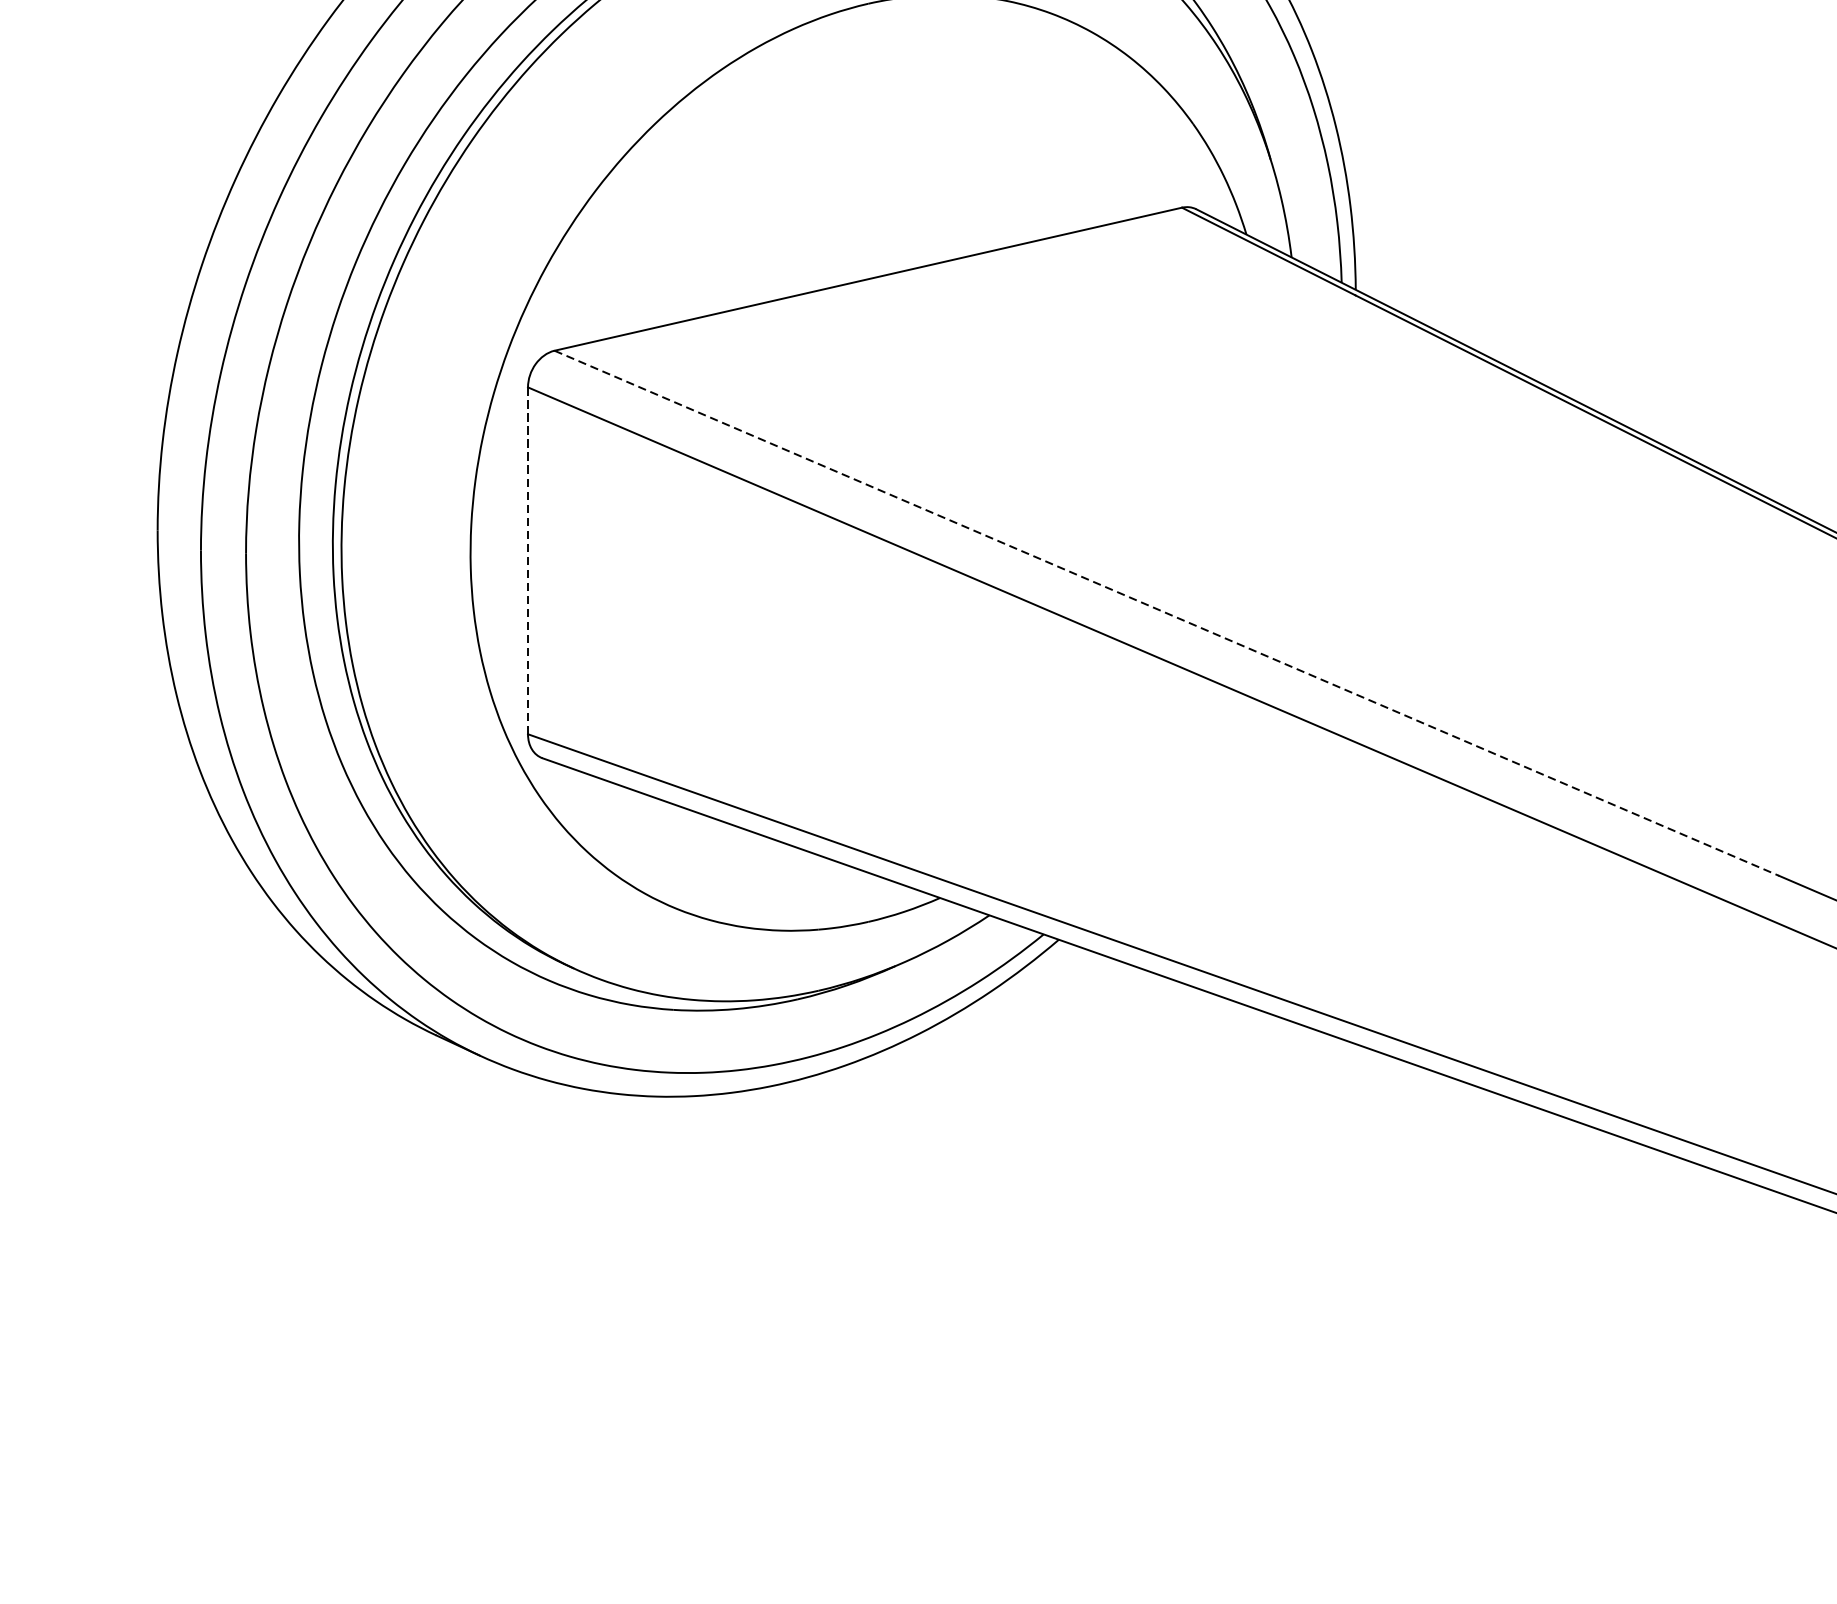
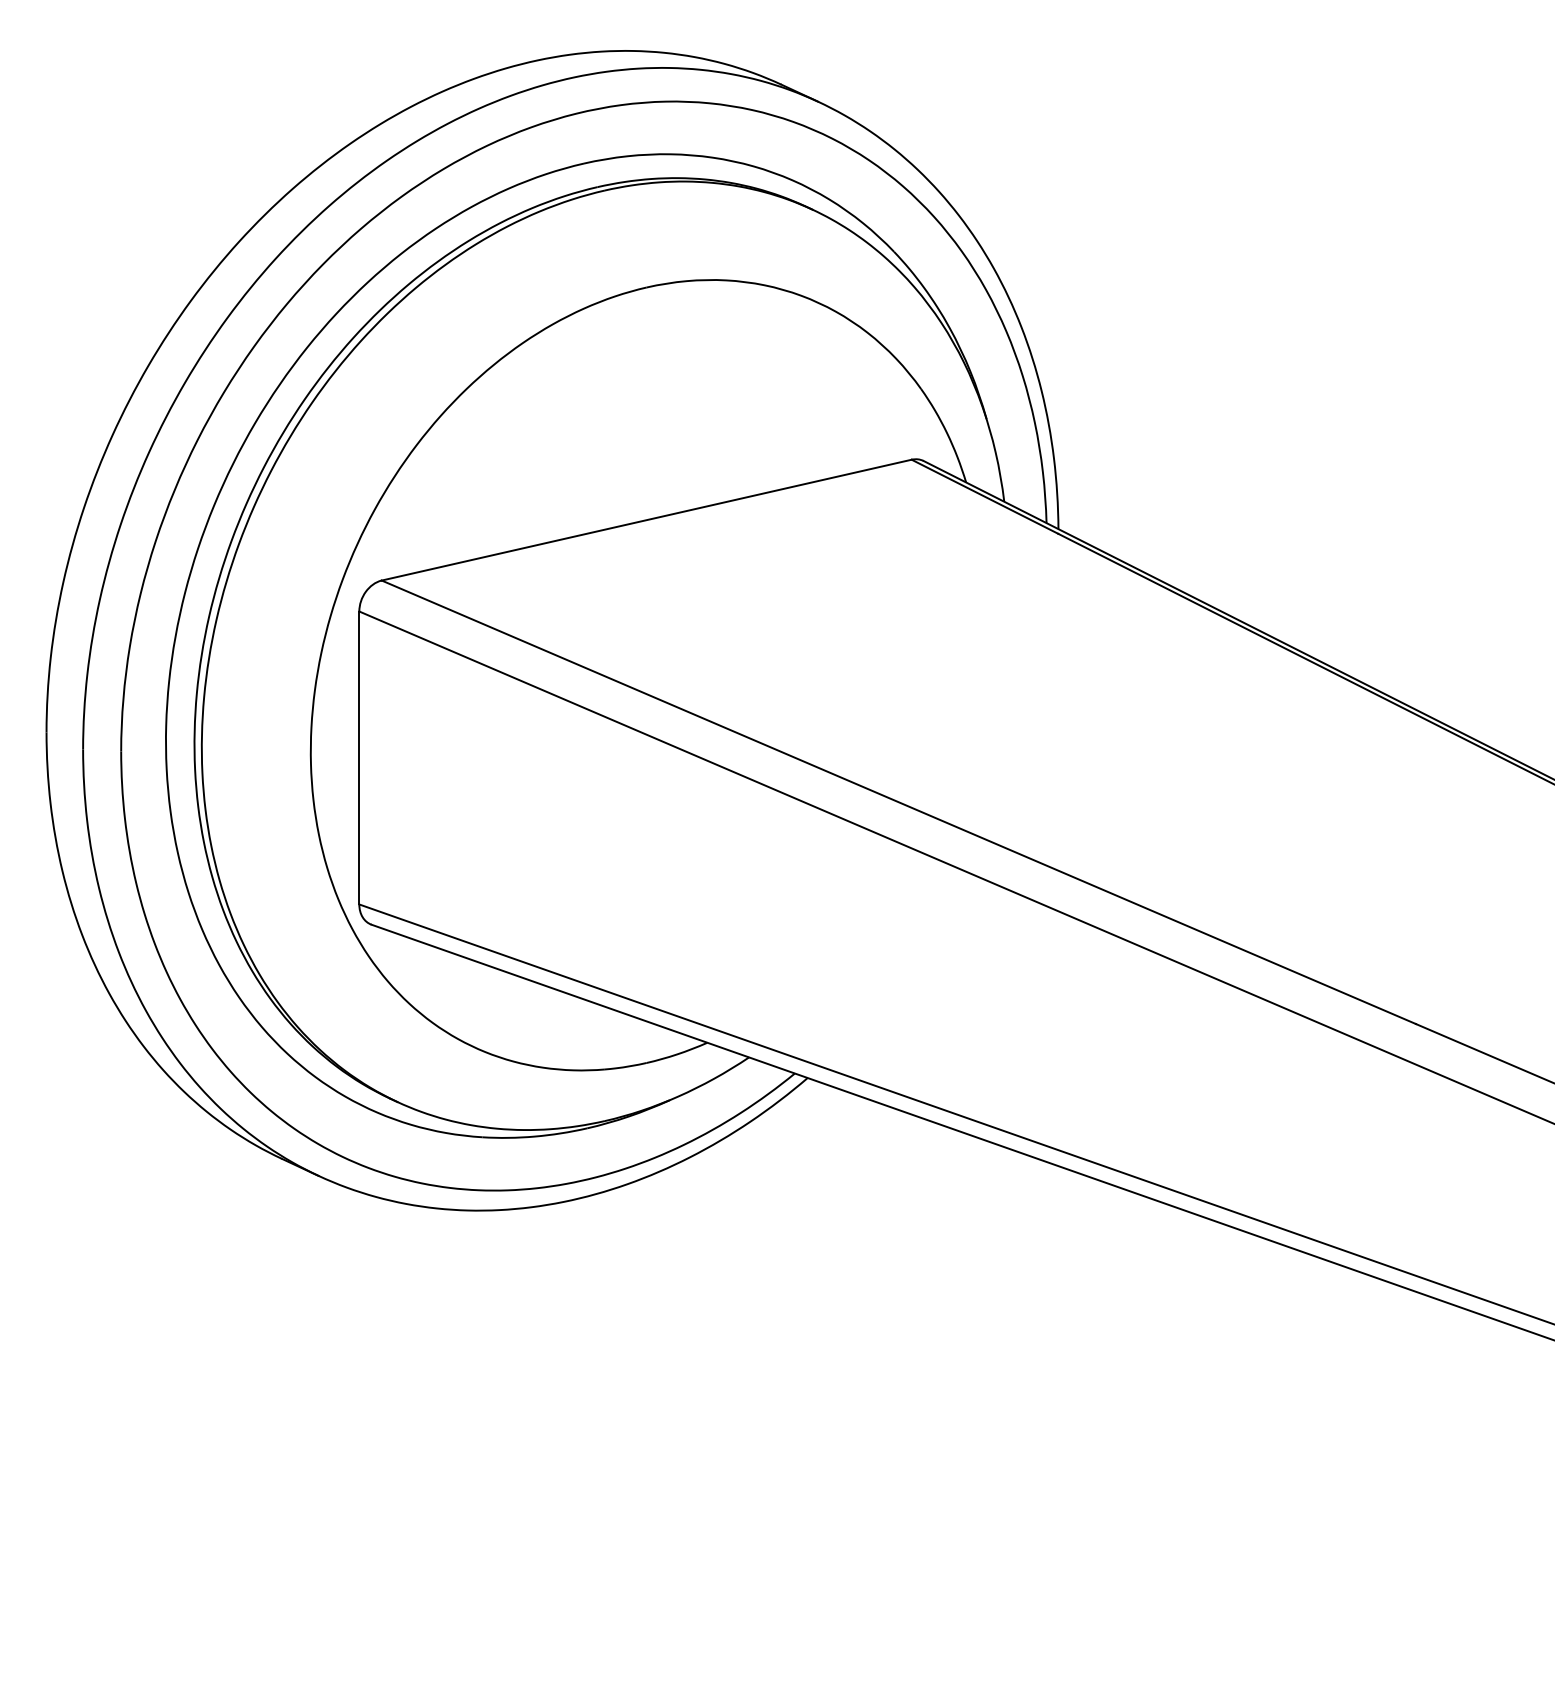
line: (528, 560) -> (359, 757), dashed -> solid
line: (1166, 613) -> (898, 802), dashed -> solid

